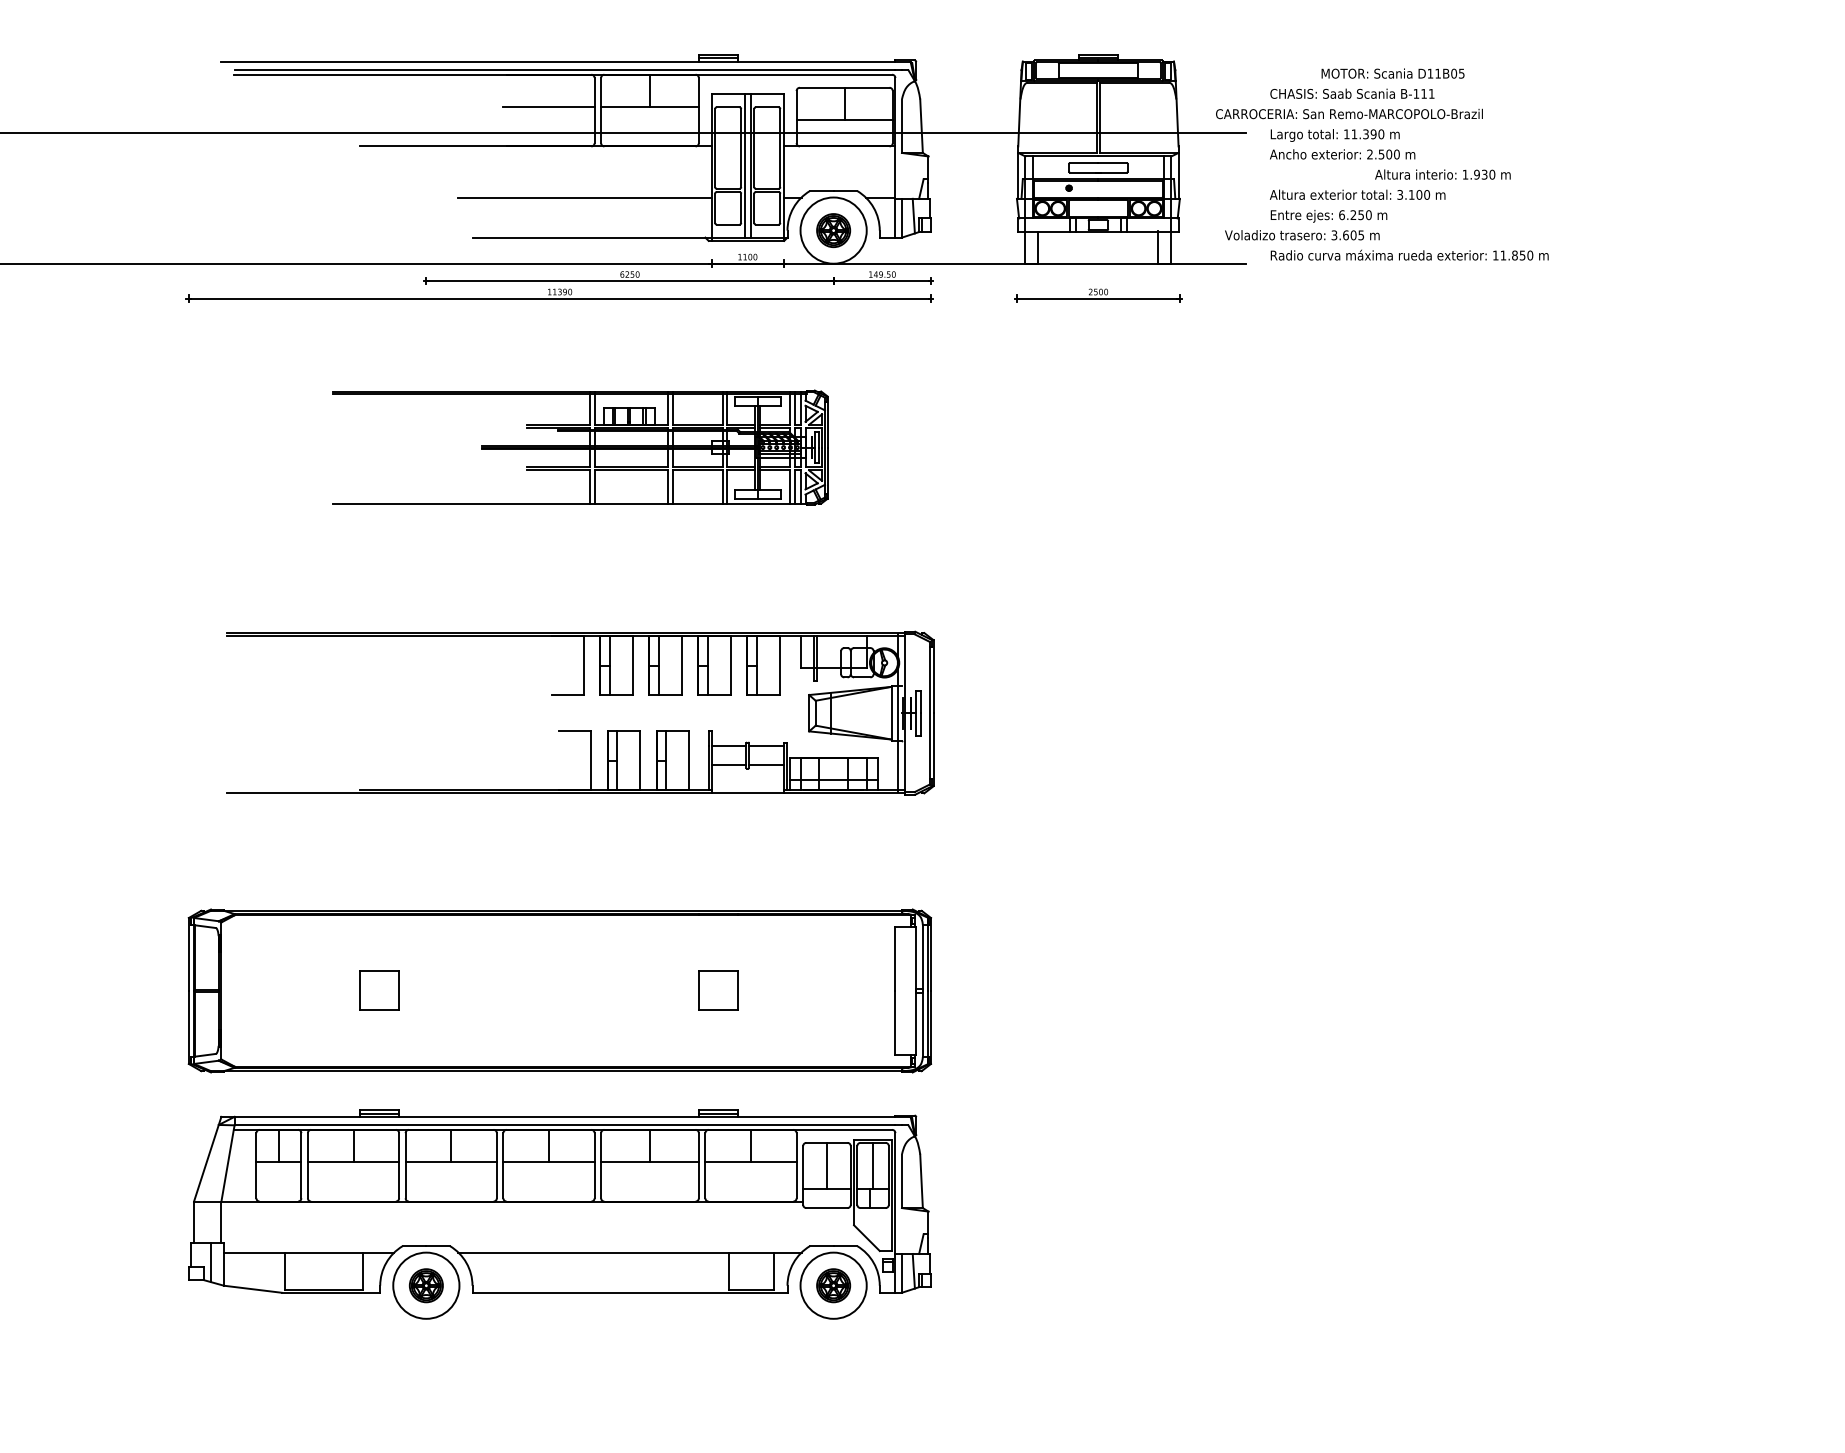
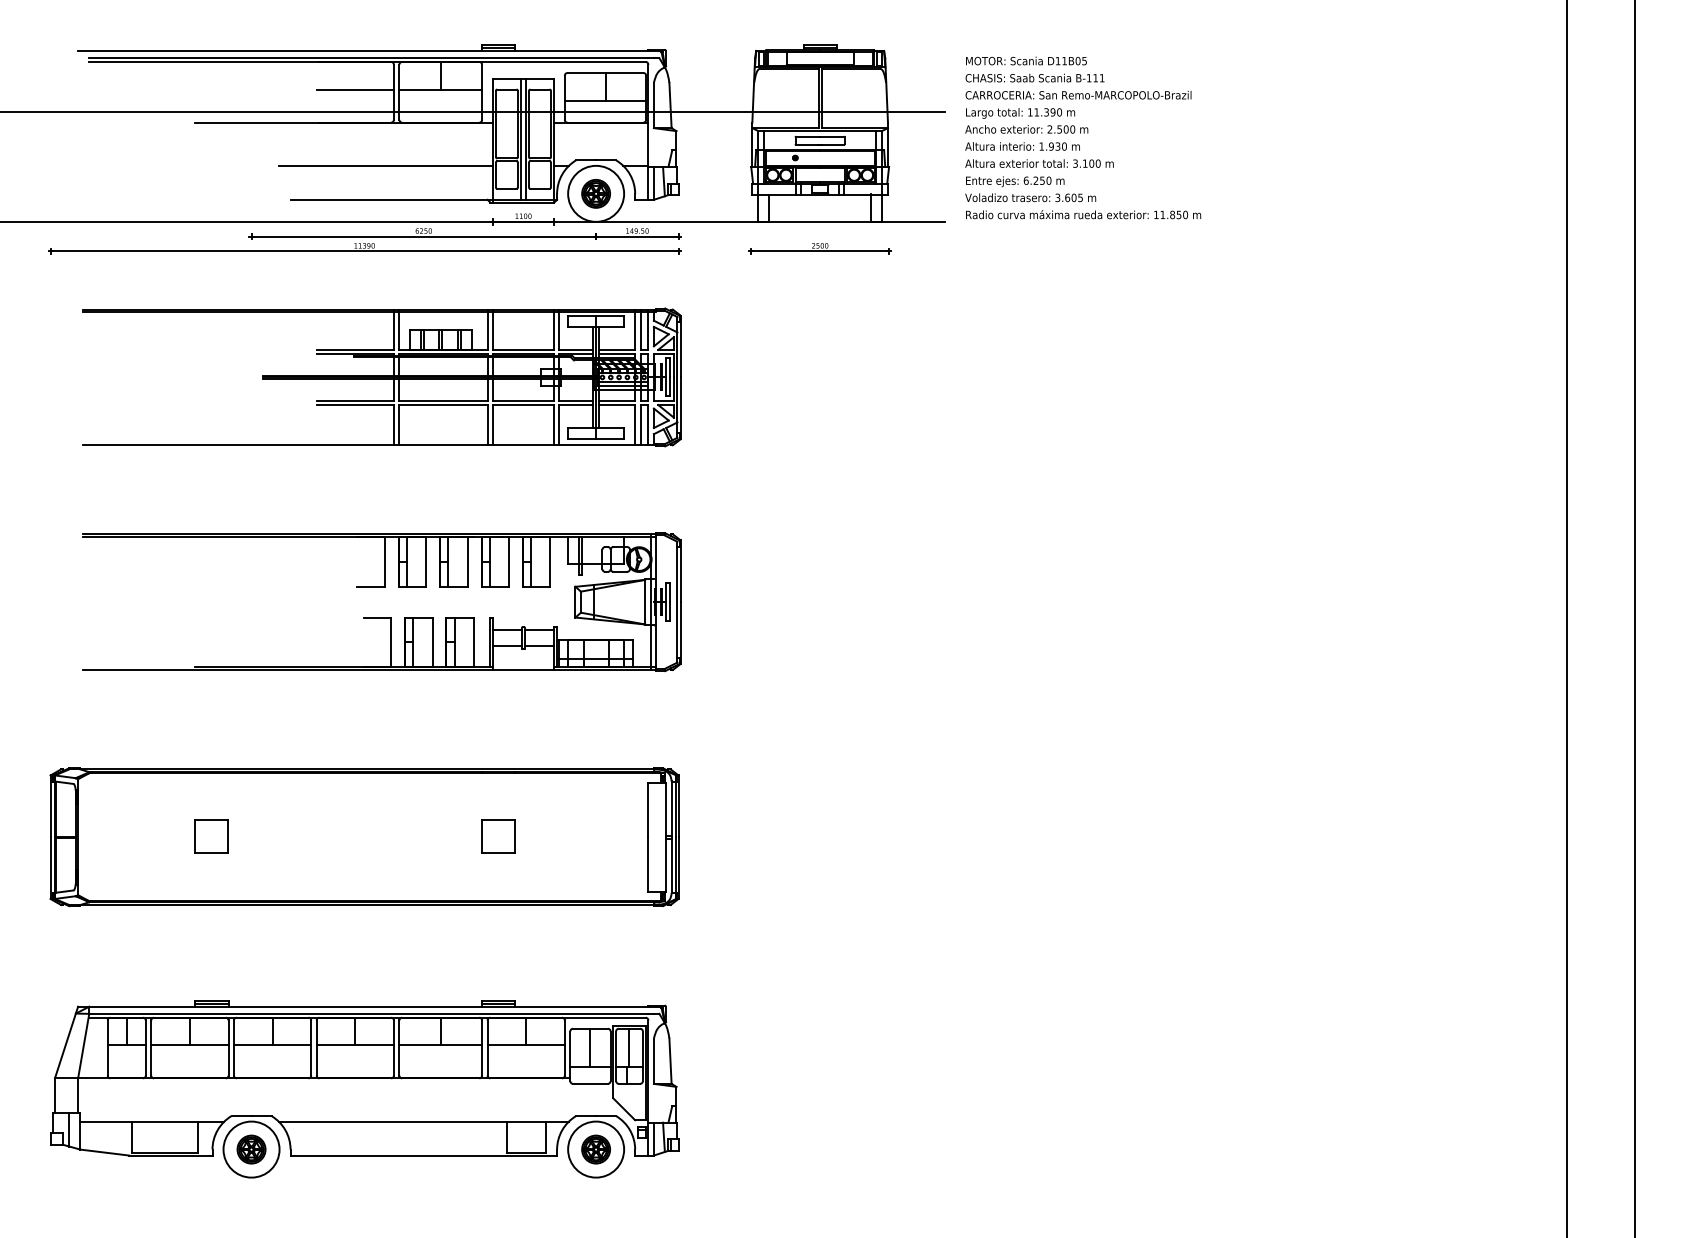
text: (1393, 72) -> (1026, 60), moved
text: (1349, 113) -> (1078, 94), moved
text: (1442, 174) -> (1022, 146), moved
text: (1302, 234) -> (1030, 197), moved
part: (579, 447) -> (381, 377), size x1.43
part: (559, 1214) -> (364, 1089), moved

